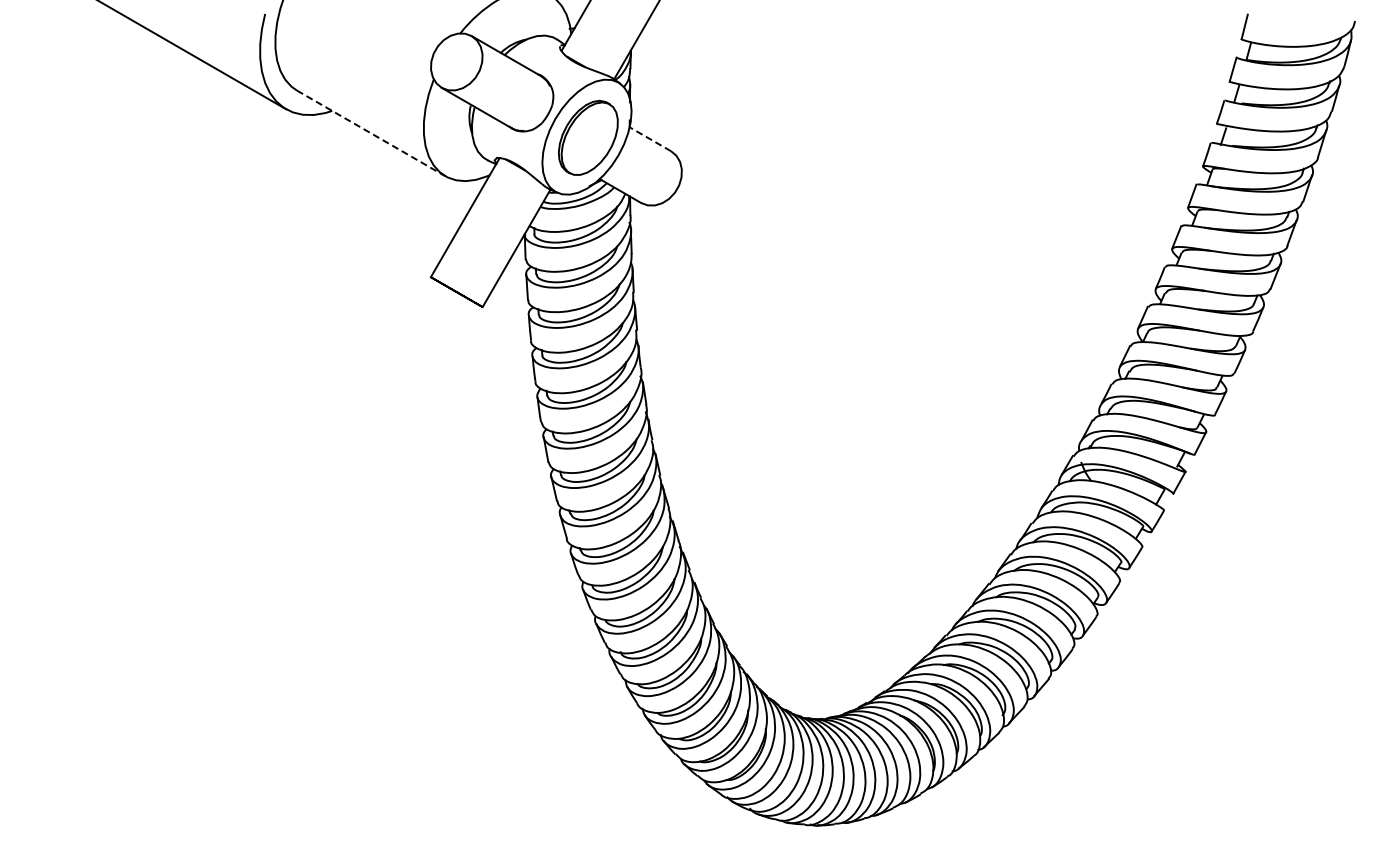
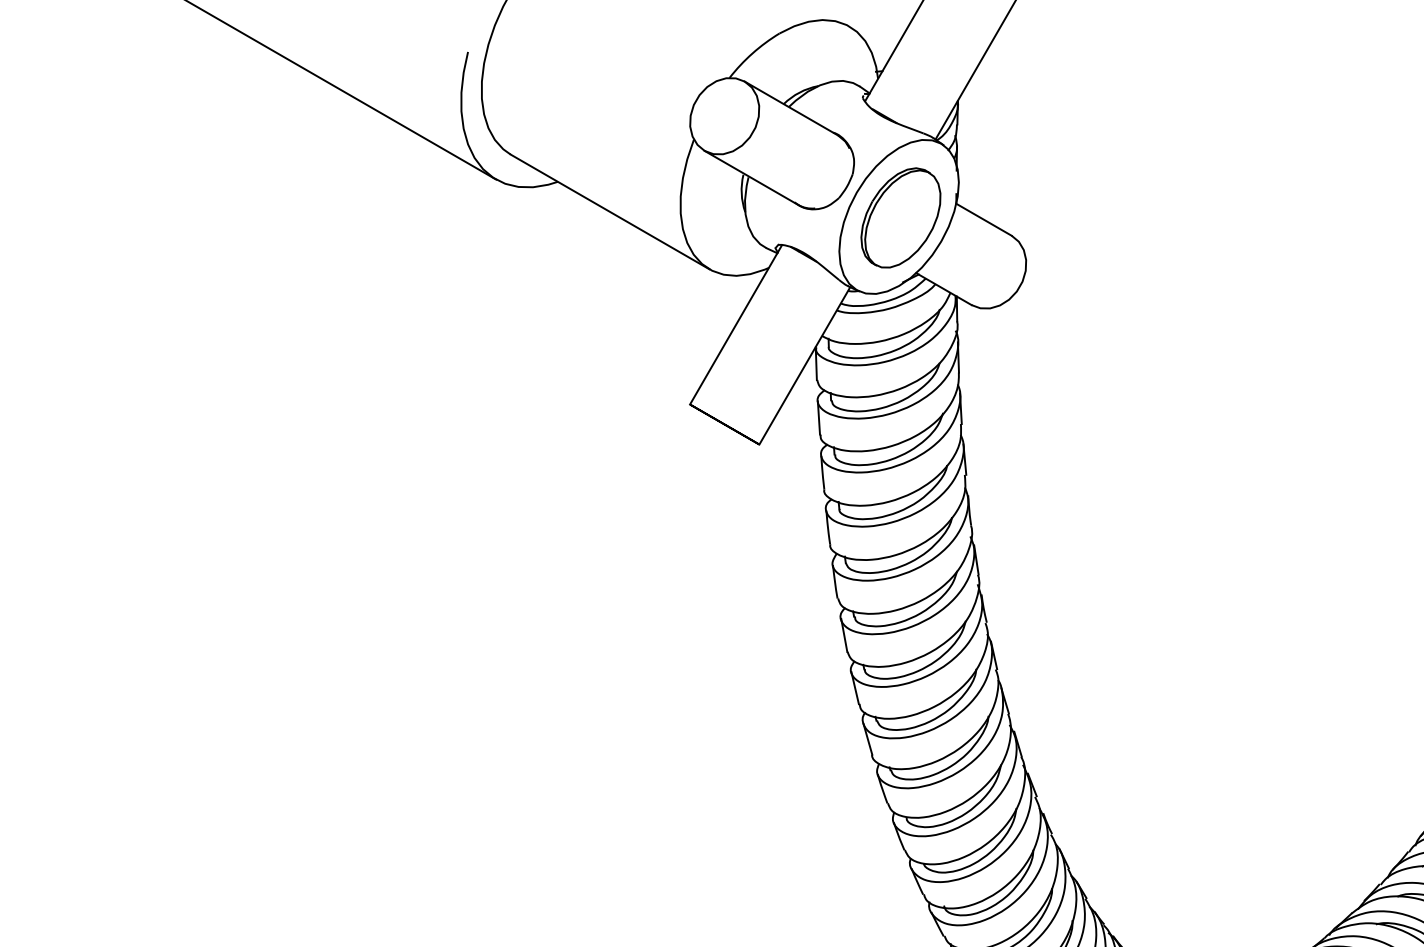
line: (371, 133) -> (610, 212), dashed -> solid
line: (650, 139) -> (984, 220), dashed -> solid

